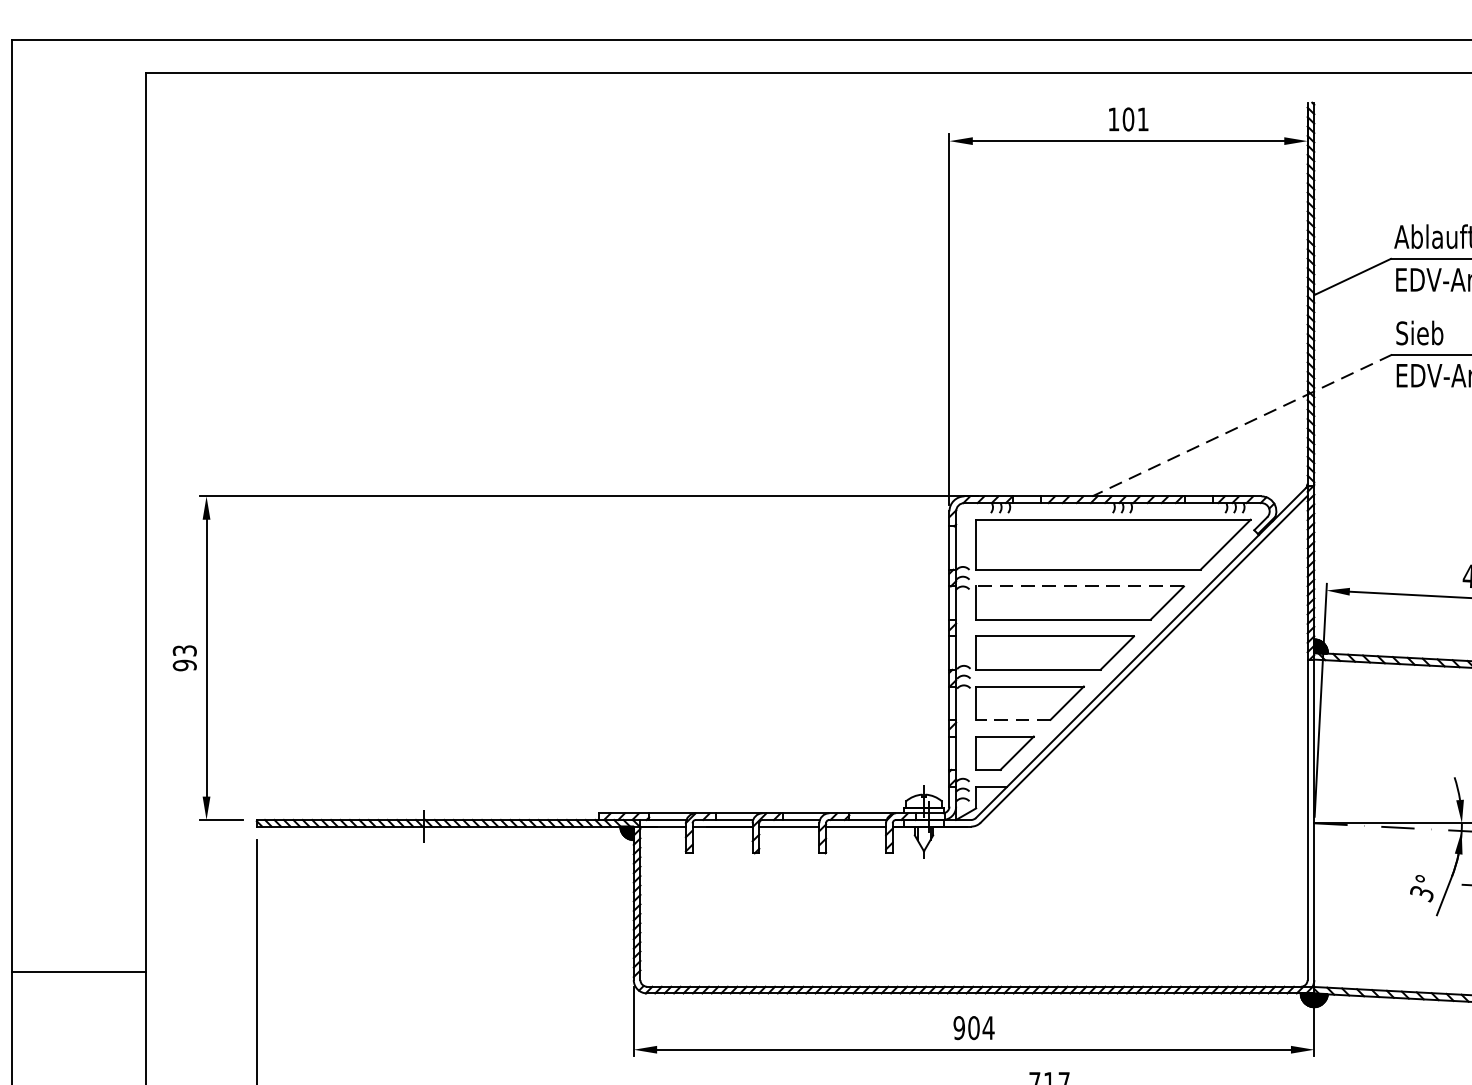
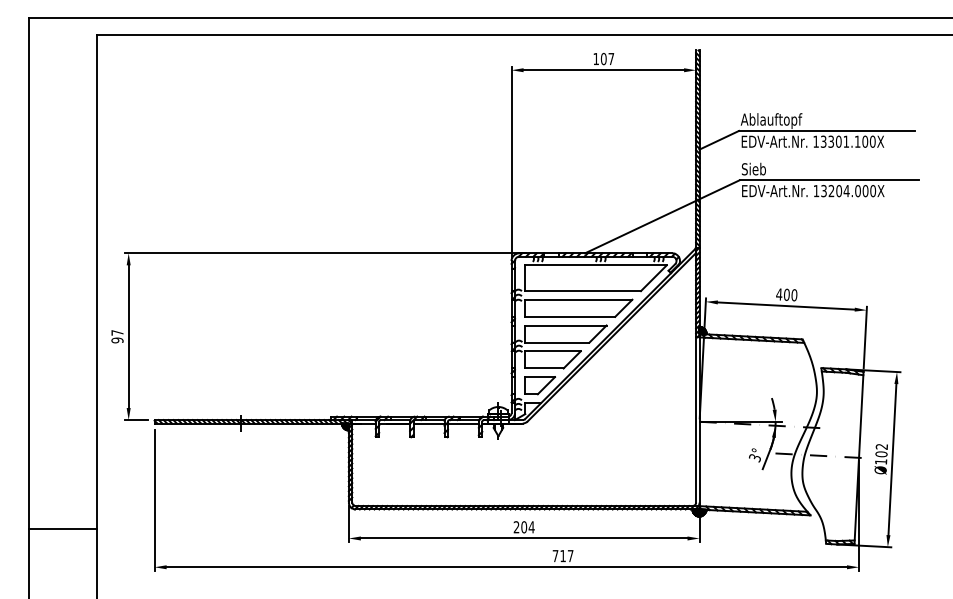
text: (1143, 118) -> (611, 58), 101 -> 107
line: (1240, 426) -> (661, 217), dashed -> solid
line: (1079, 586) -> (578, 299), dashed -> solid
text: (184, 650) -> (117, 332), 93 -> 97
line: (1011, 719) -> (543, 368), dashed -> solid
line: (78, 972) -> (62, 528), moved
text: (959, 1028) -> (516, 527), 904 -> 204

